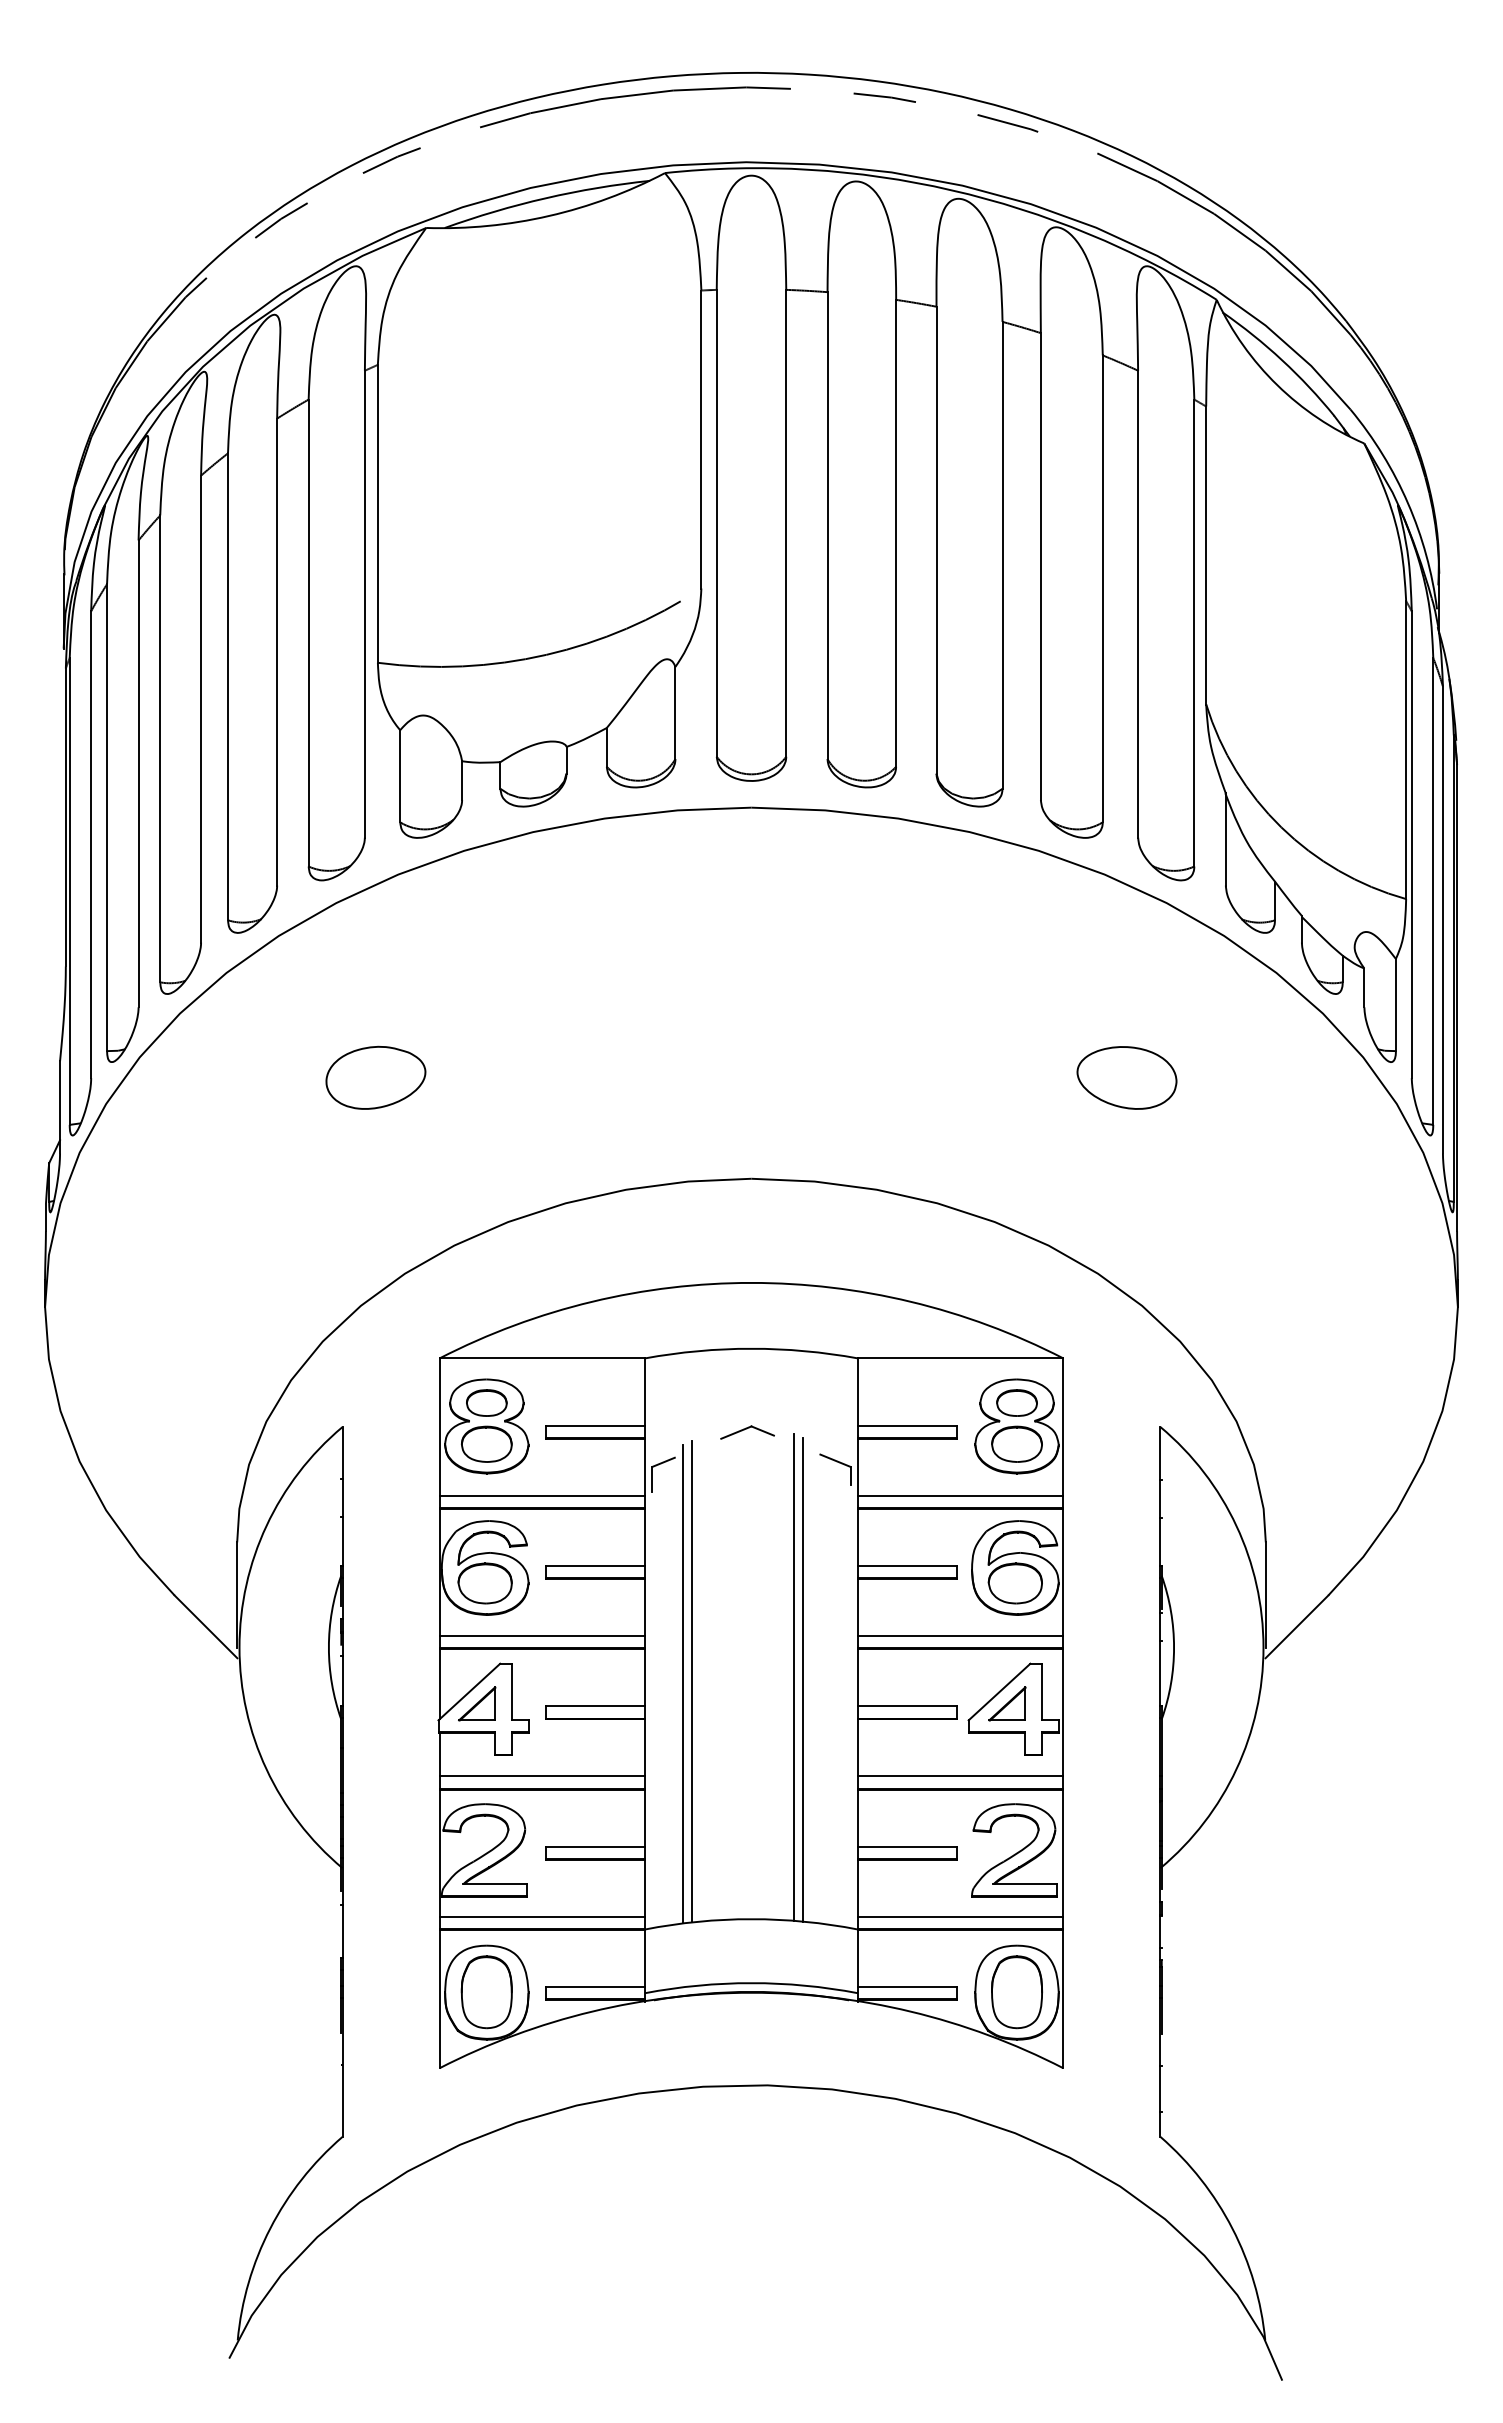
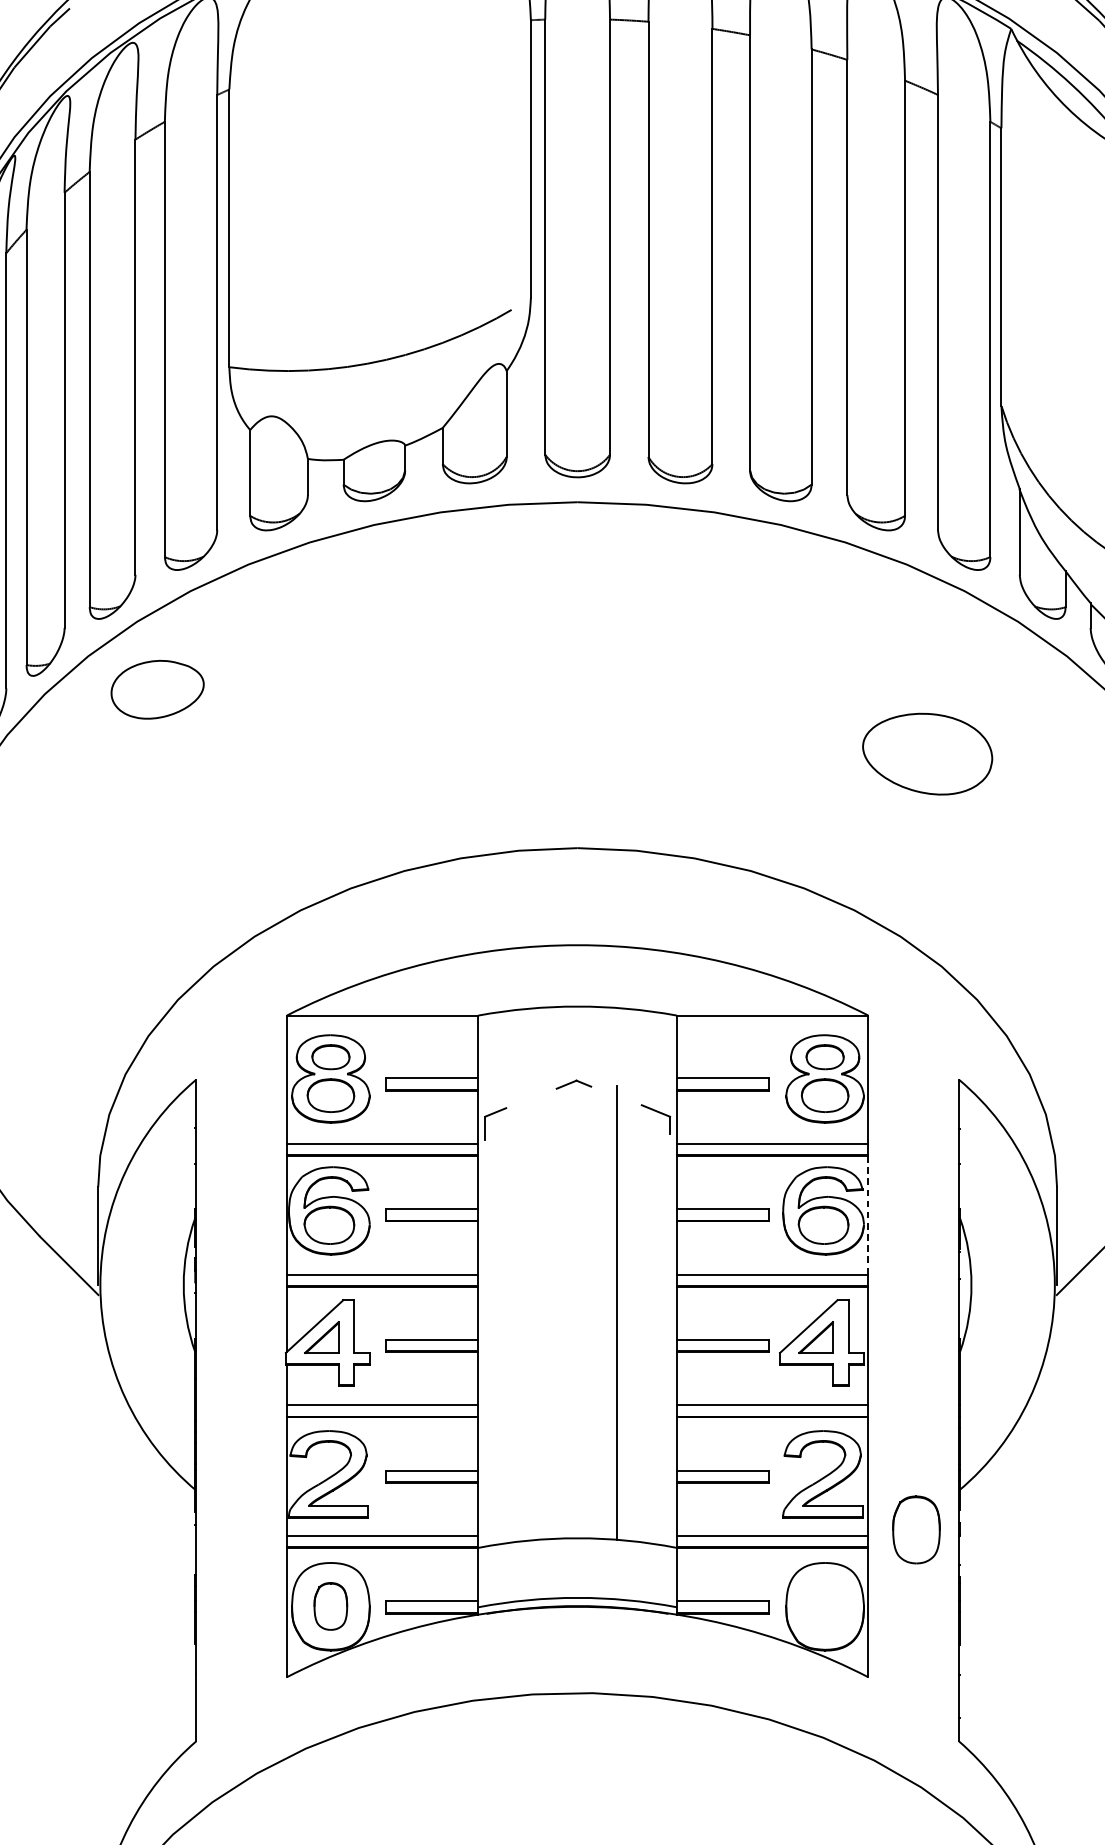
part: (375, 1077) -> (157, 689), moved
part: (1126, 1077) -> (927, 753), size x1.4
part: (747, 1432) -> (573, 1084), size x0.7
line: (1063, 1572) -> (868, 1215), solid -> dashed
line: (803, 1679) -> (626, 1314), removed
line: (691, 1681) -> (521, 1316), removed
line: (683, 1684) -> (514, 1319), removed
part: (486, 1992) -> (330, 1606), size x0.7
part: (1016, 1992) -> (915, 1530), moved

